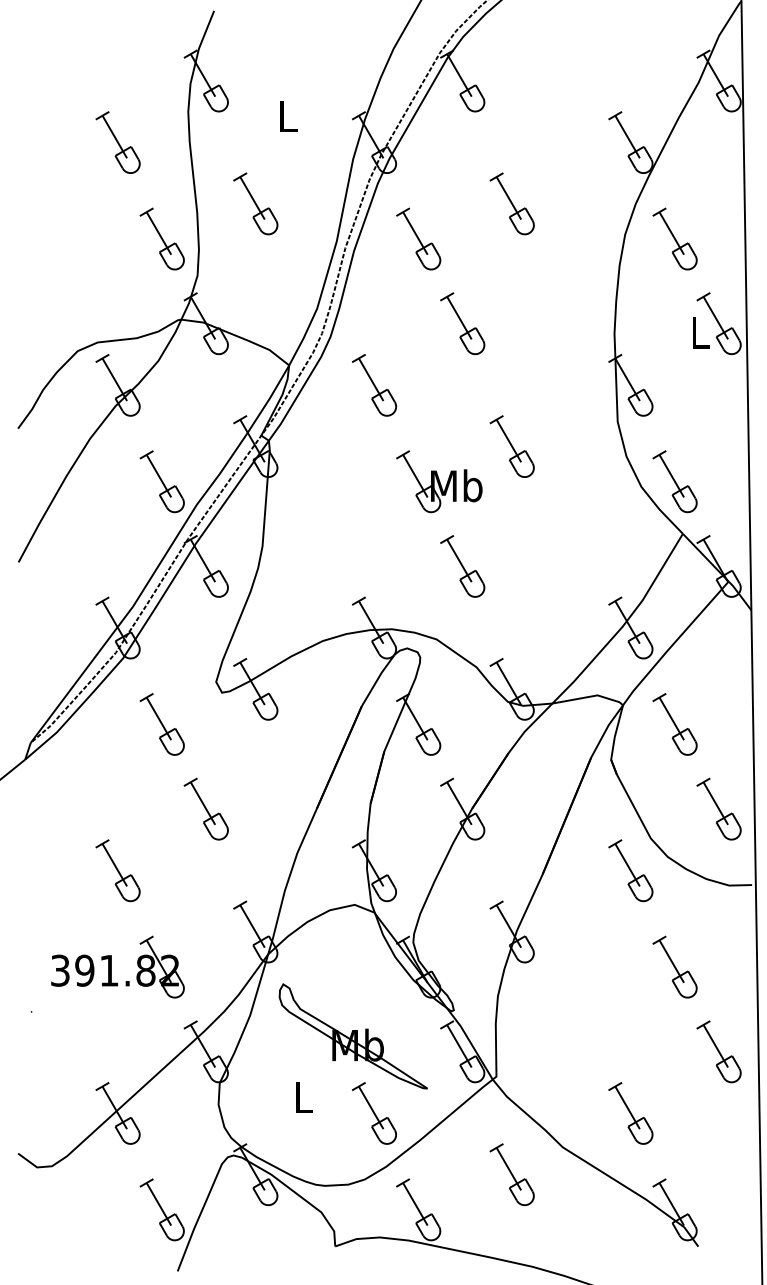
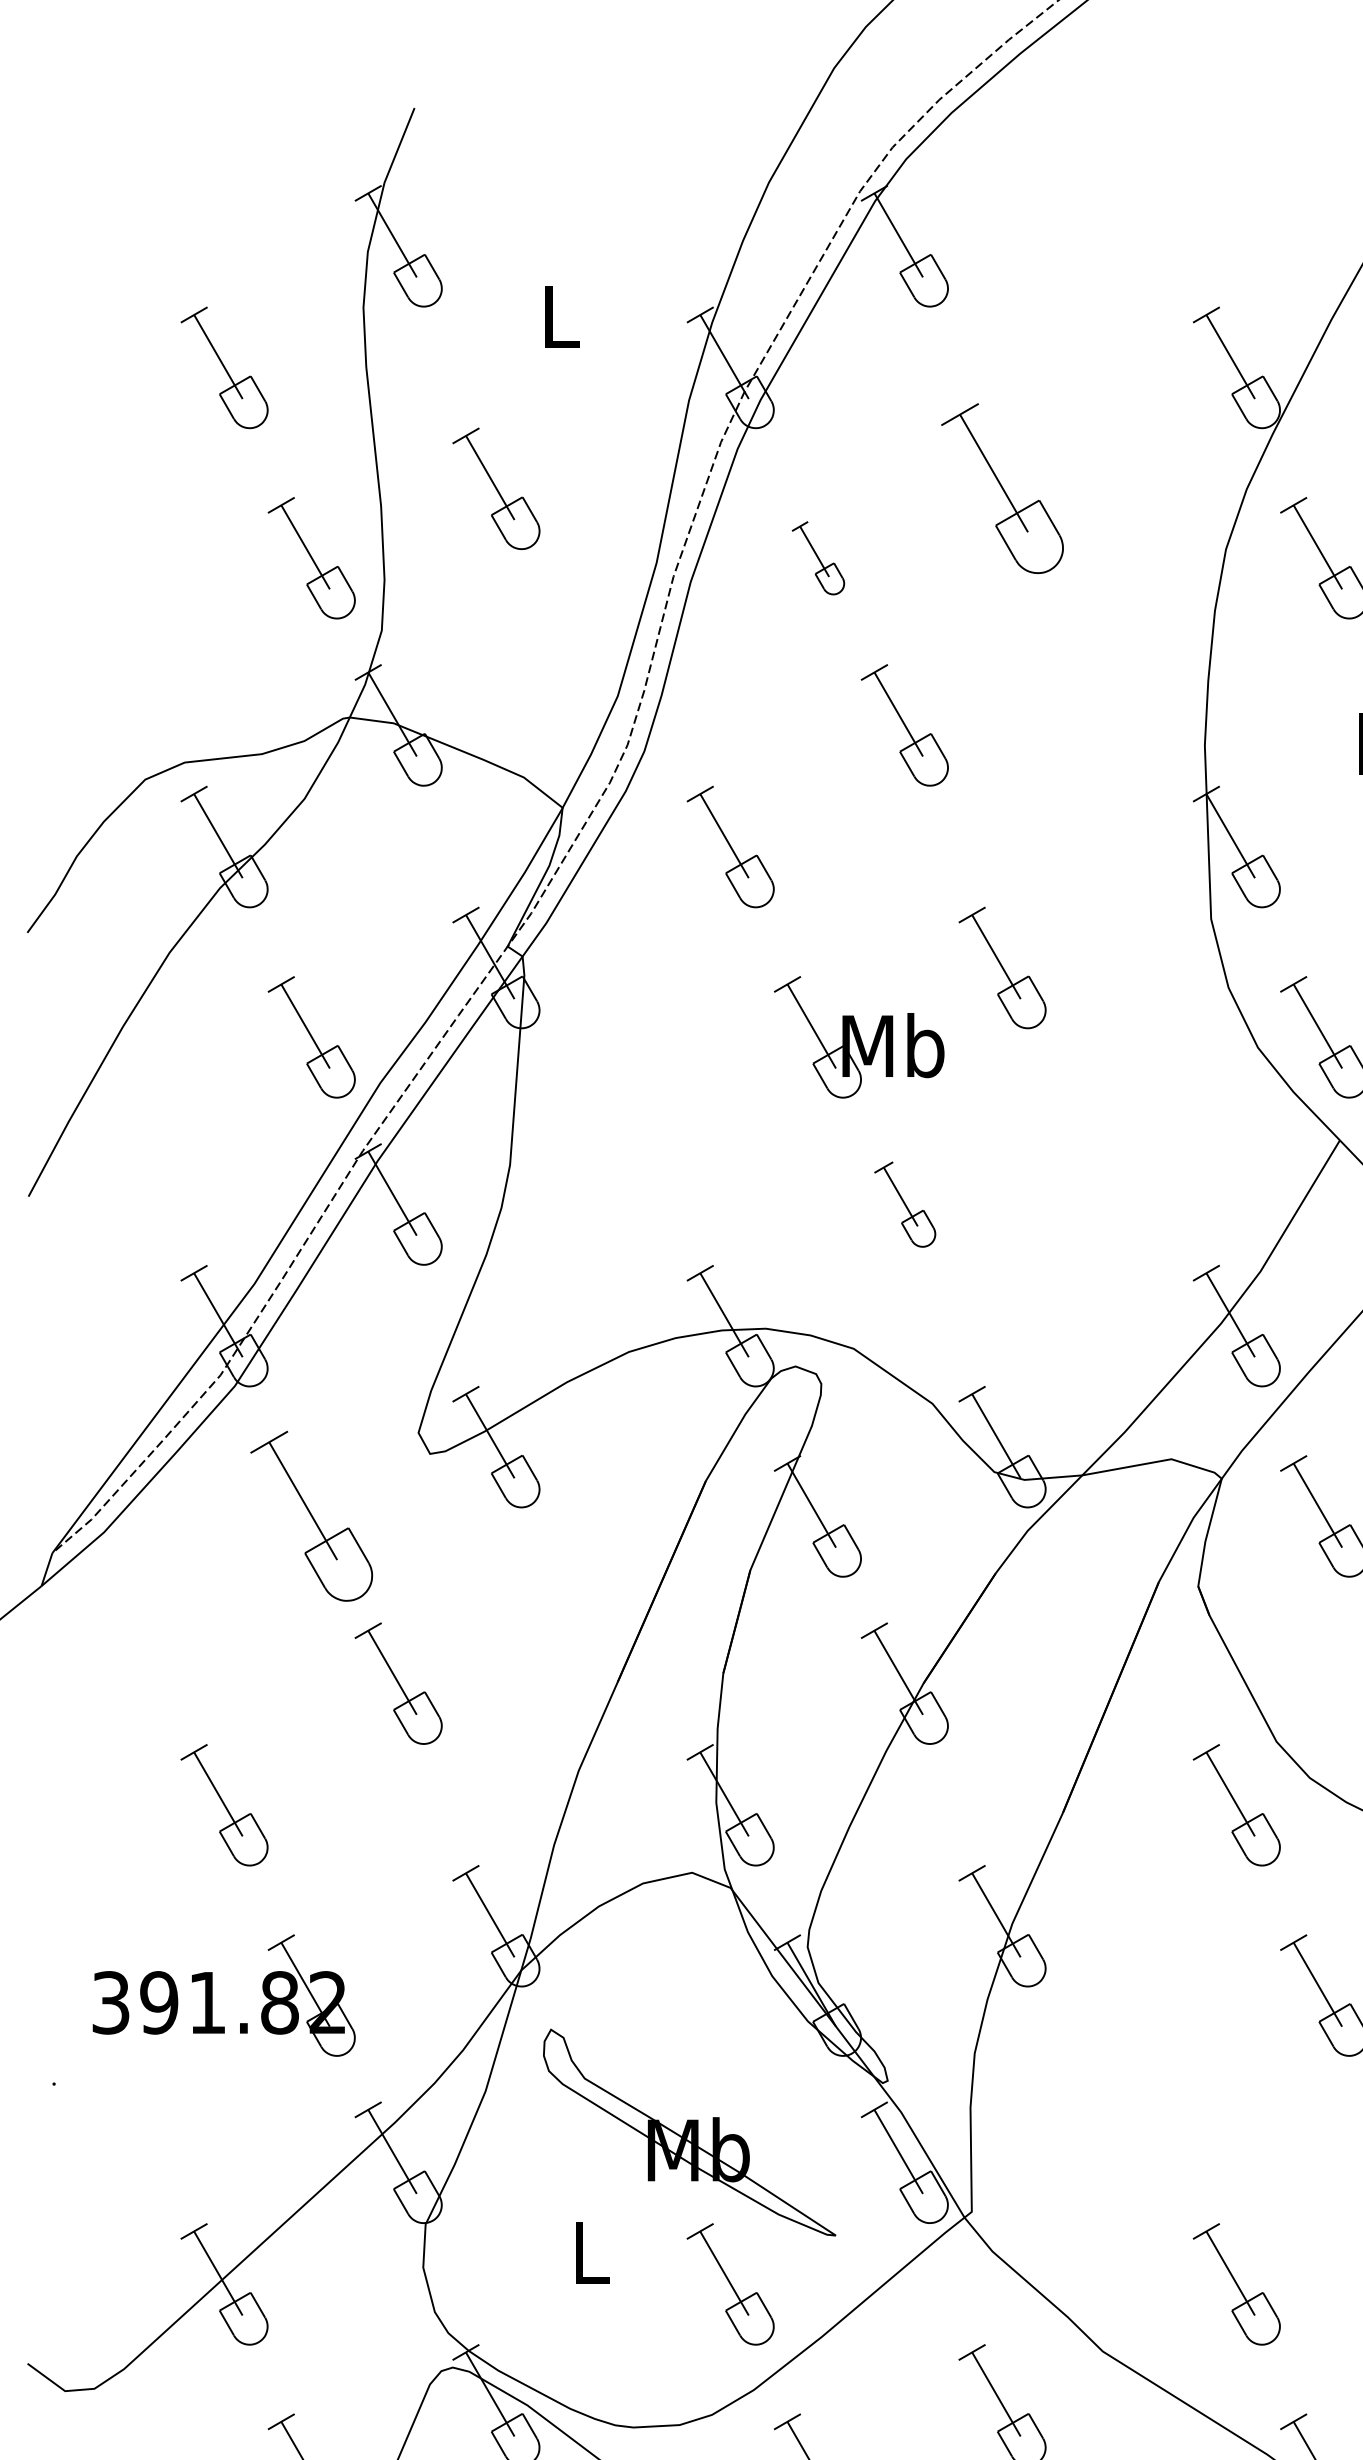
part: (511, 203) -> (1001, 488), size x1.4
part: (418, 238) -> (817, 557), size x0.6
part: (462, 566) -> (904, 1204), size x0.7
part: (161, 724) -> (310, 1516), size x1.4

